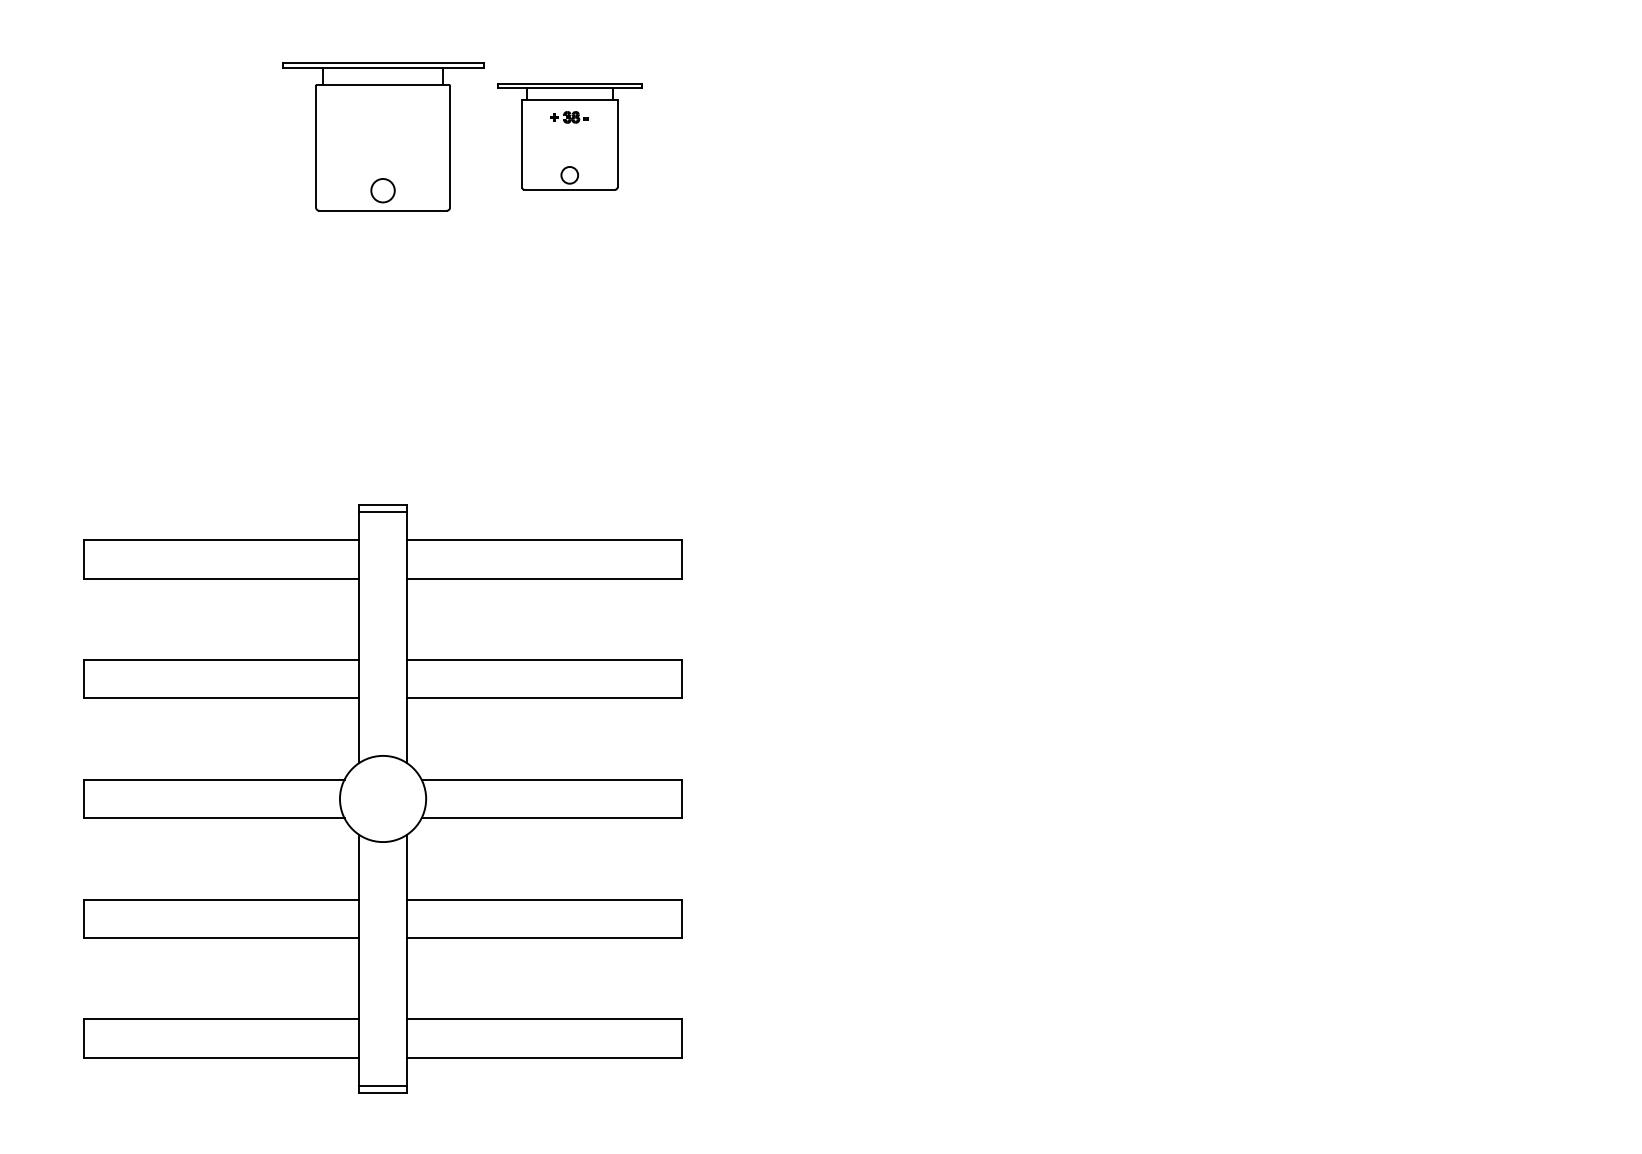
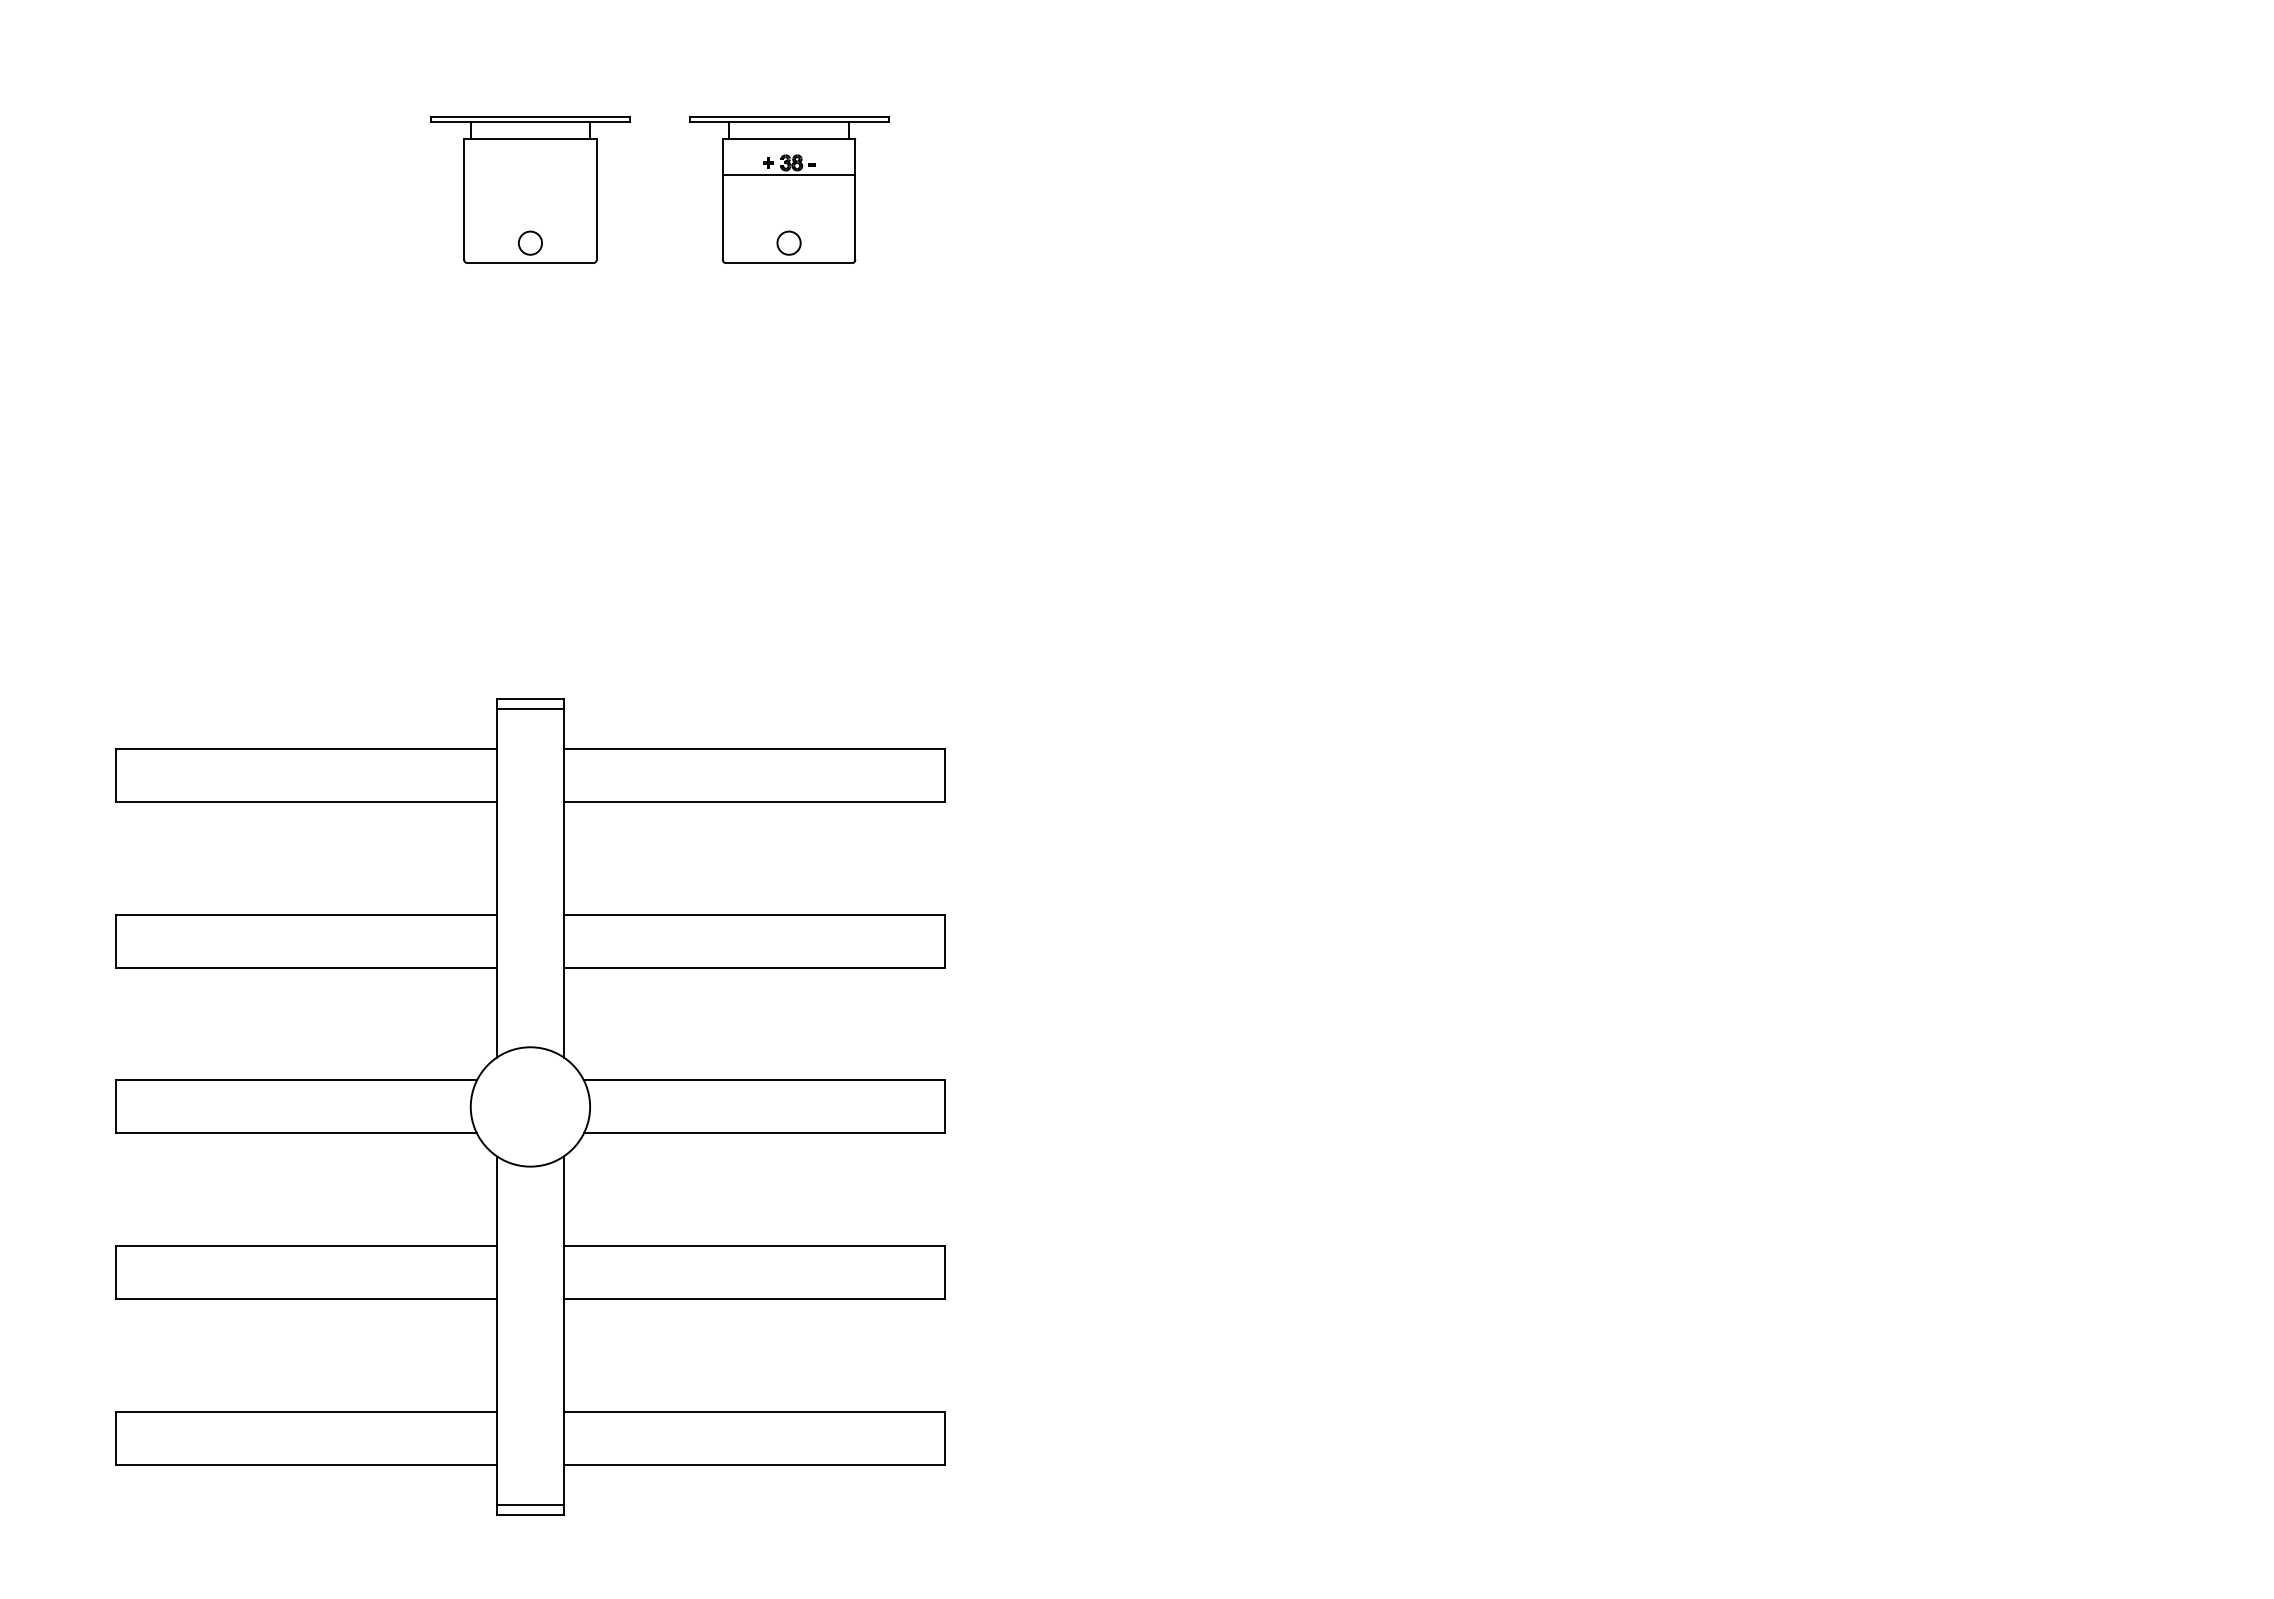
line: (569, 126) -> (788, 175), added
part: (383, 136) -> (530, 189), size x0.71

